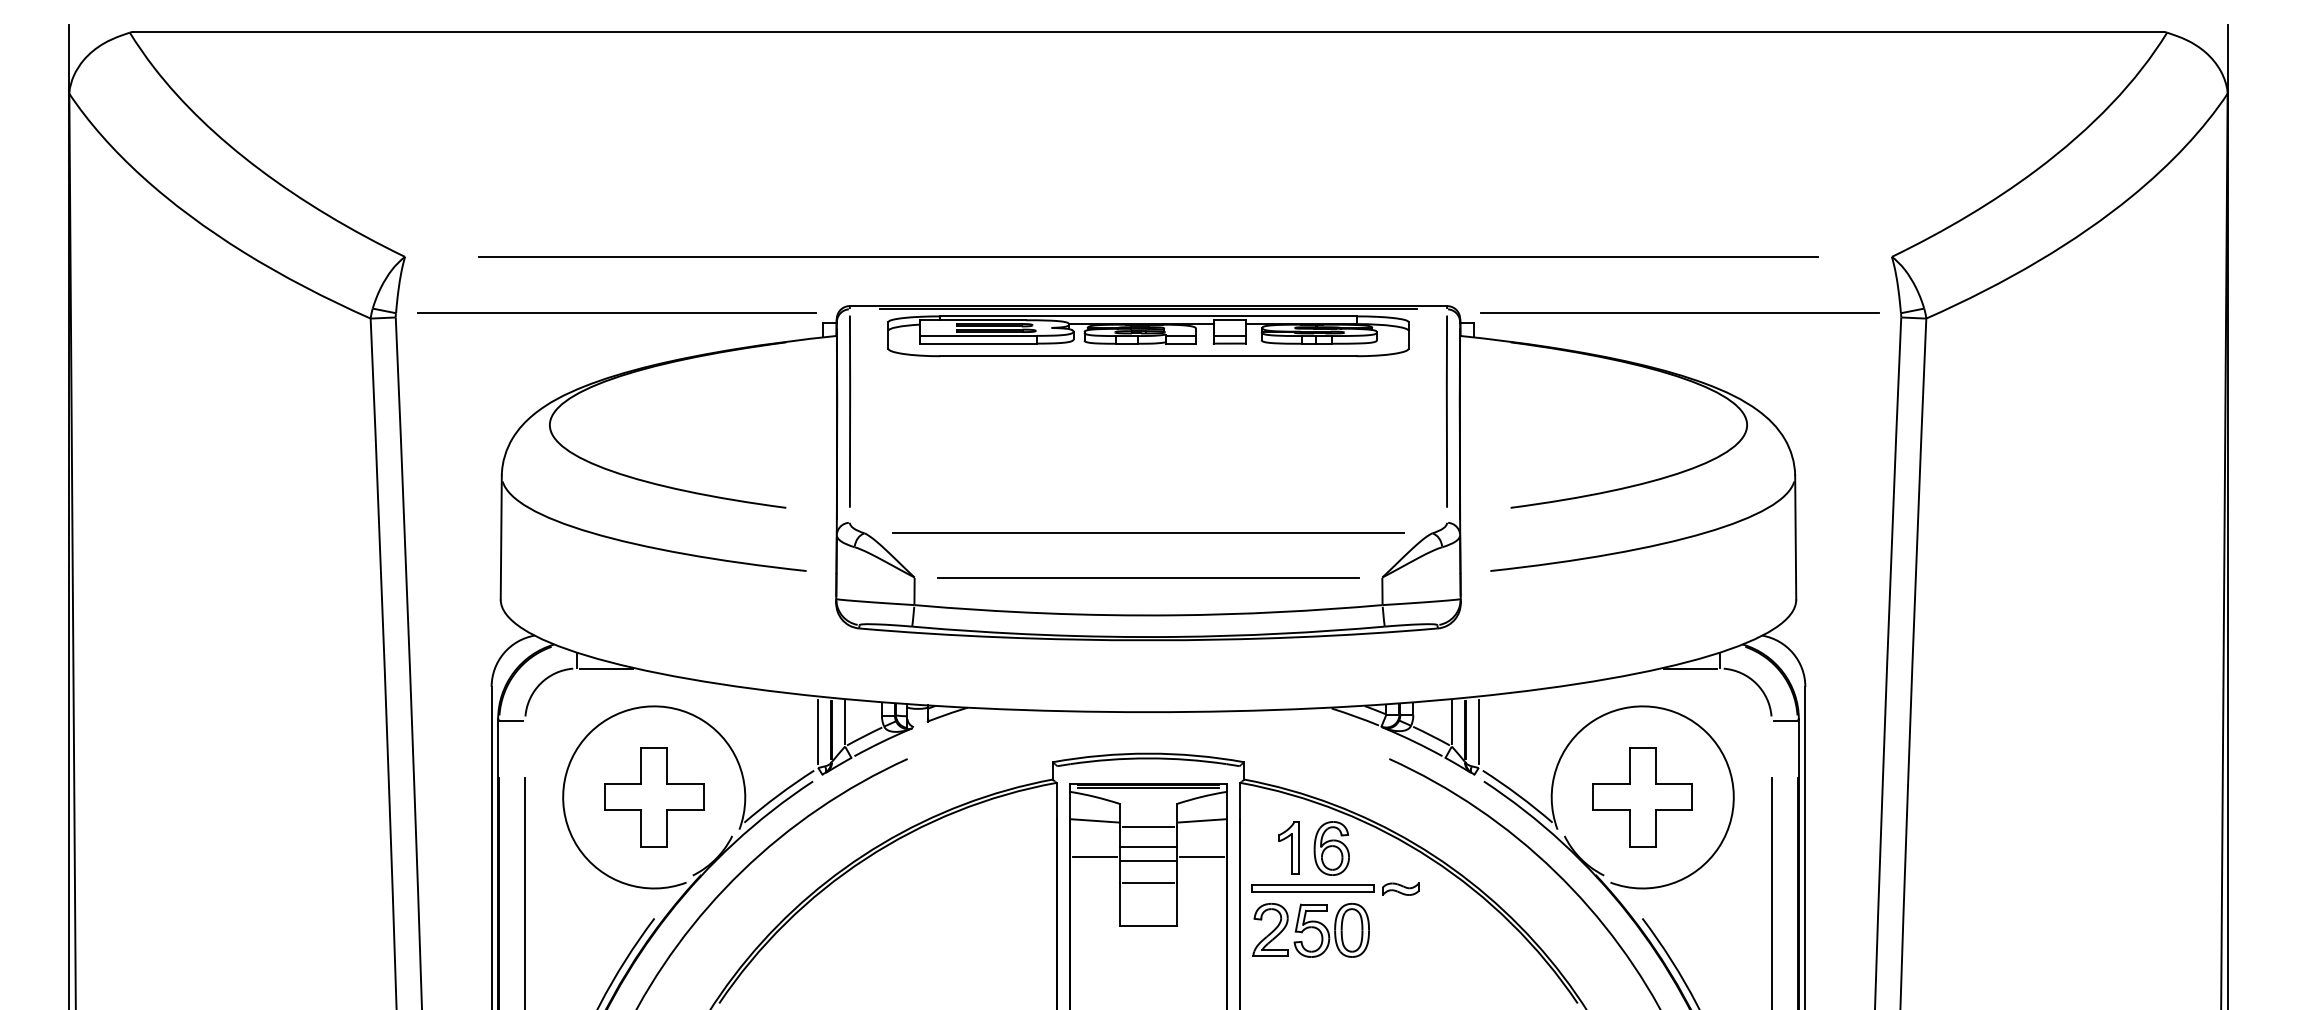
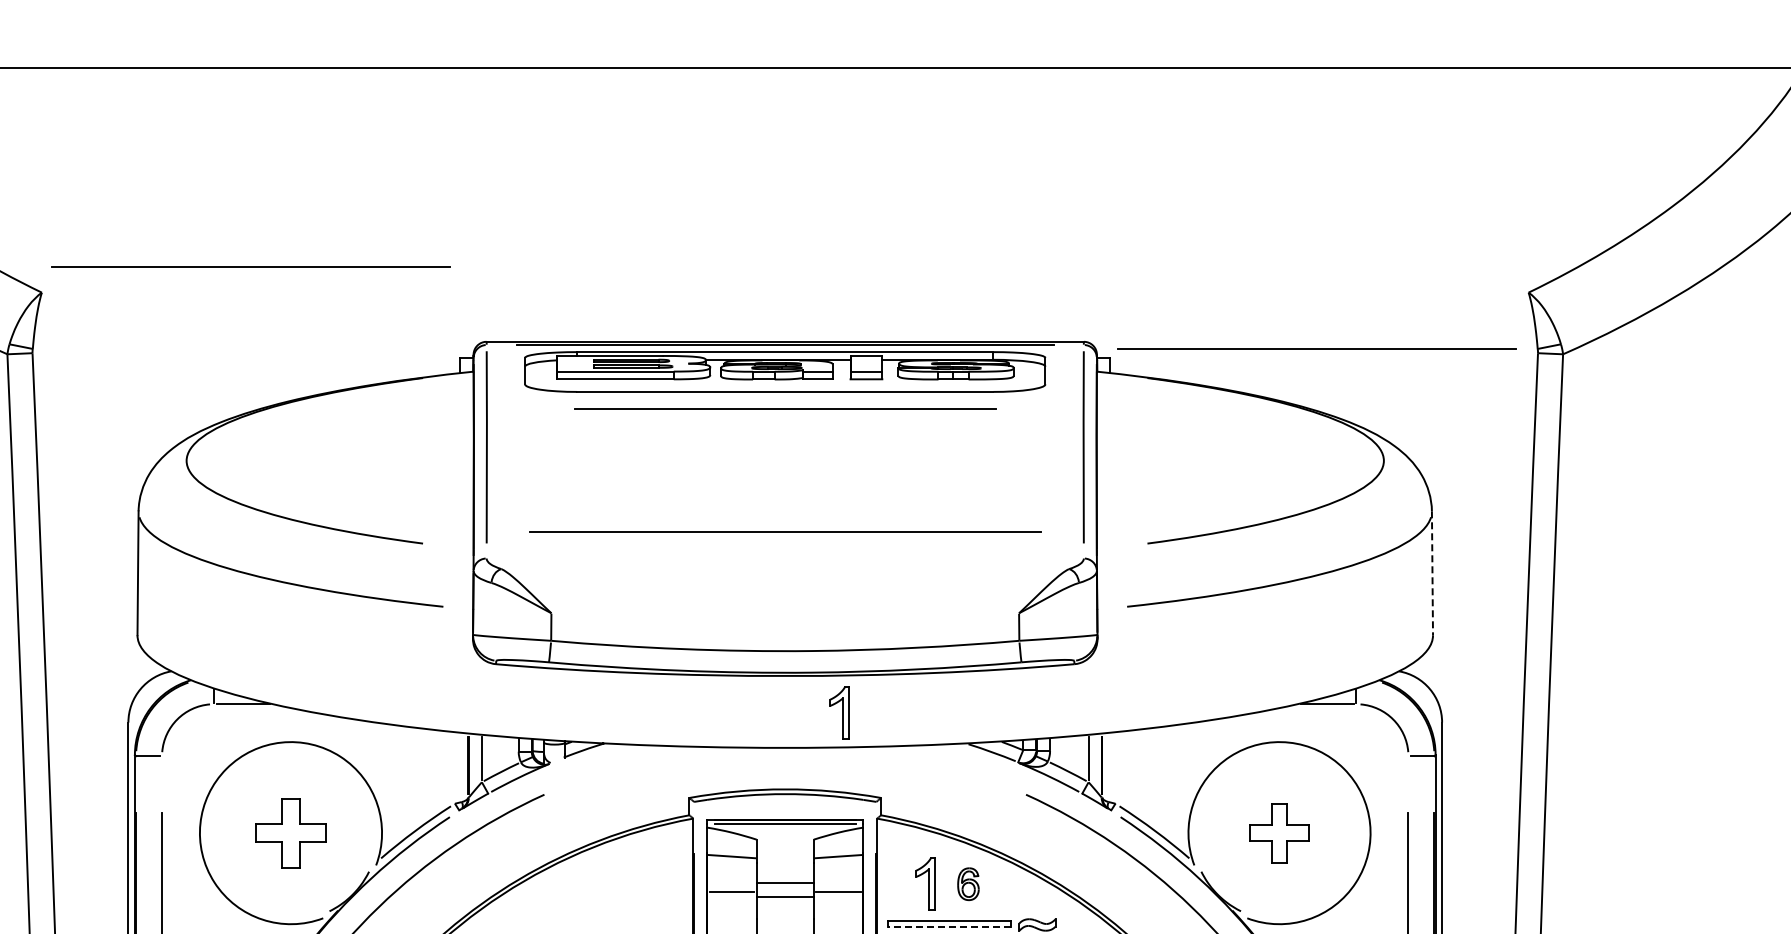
line: (1148, 256) -> (785, 292), removed
line: (616, 312) -> (250, 266), moved
line: (1148, 532) -> (785, 531), moved
line: (1795, 537) -> (1432, 573), solid -> dashed
line: (1148, 577) -> (785, 409), moved
part: (1202, 676) -> (839, 712), added
line: (818, 732) -> (455, 768), removed
line: (1478, 732) -> (1115, 768), removed
part: (654, 797) -> (291, 833), size x0.7
part: (1642, 797) -> (1279, 833), size x0.6
line: (1148, 827) -> (785, 863), removed
part: (1331, 848) -> (968, 884), size x0.6
line: (1148, 883) -> (785, 919), removed
line: (1312, 891) -> (949, 927), solid -> dashed

